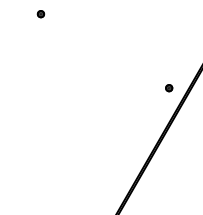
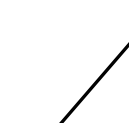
part: (169, 88) -> (98, 60), removed

